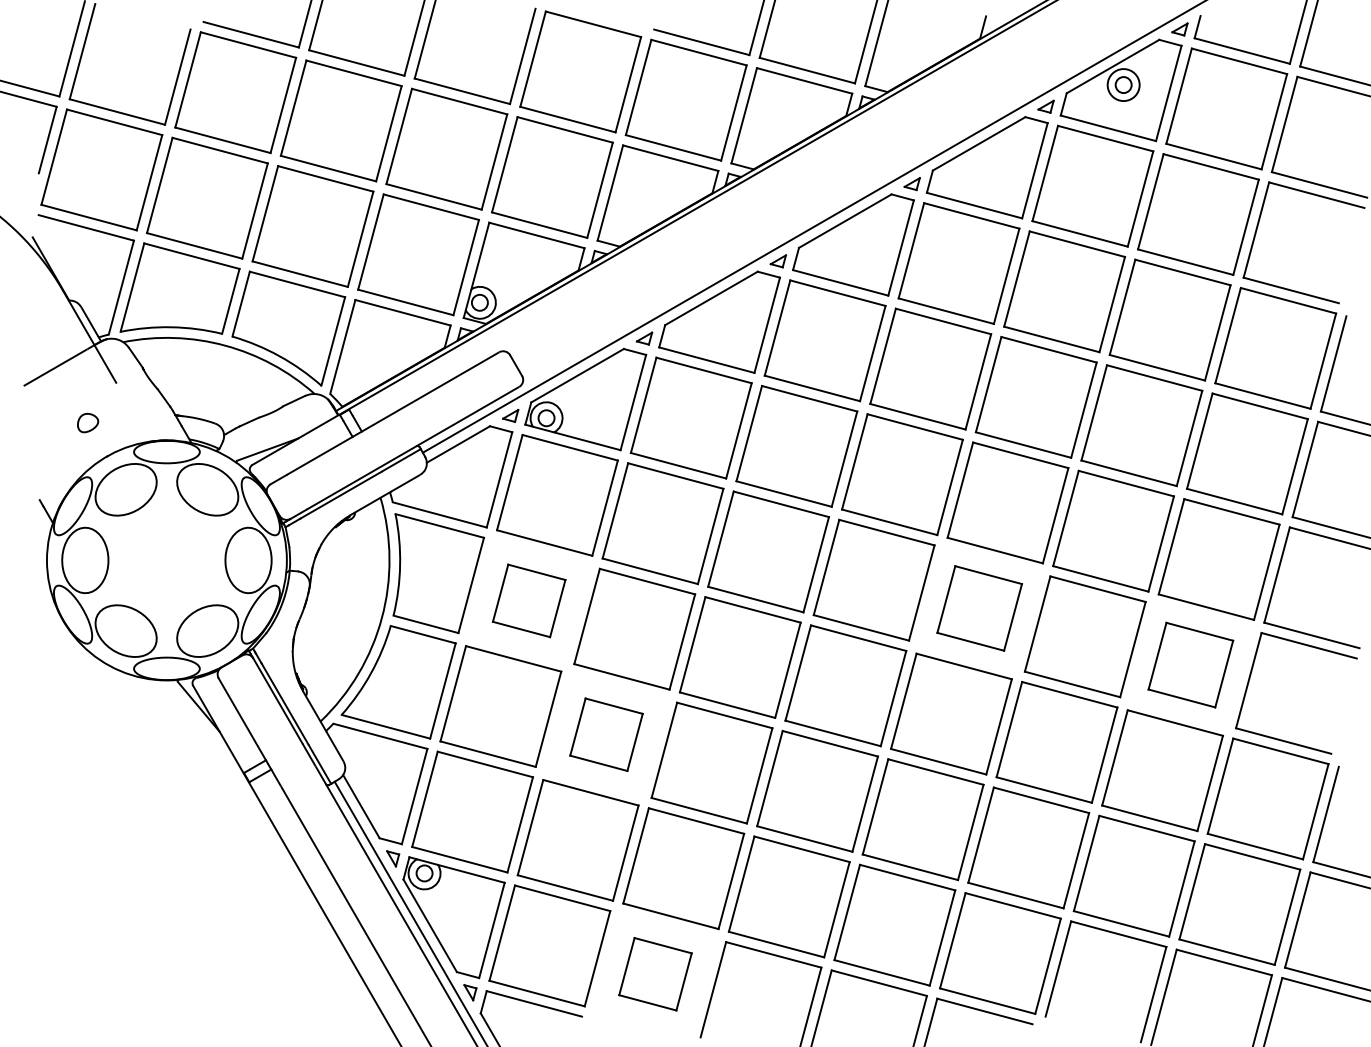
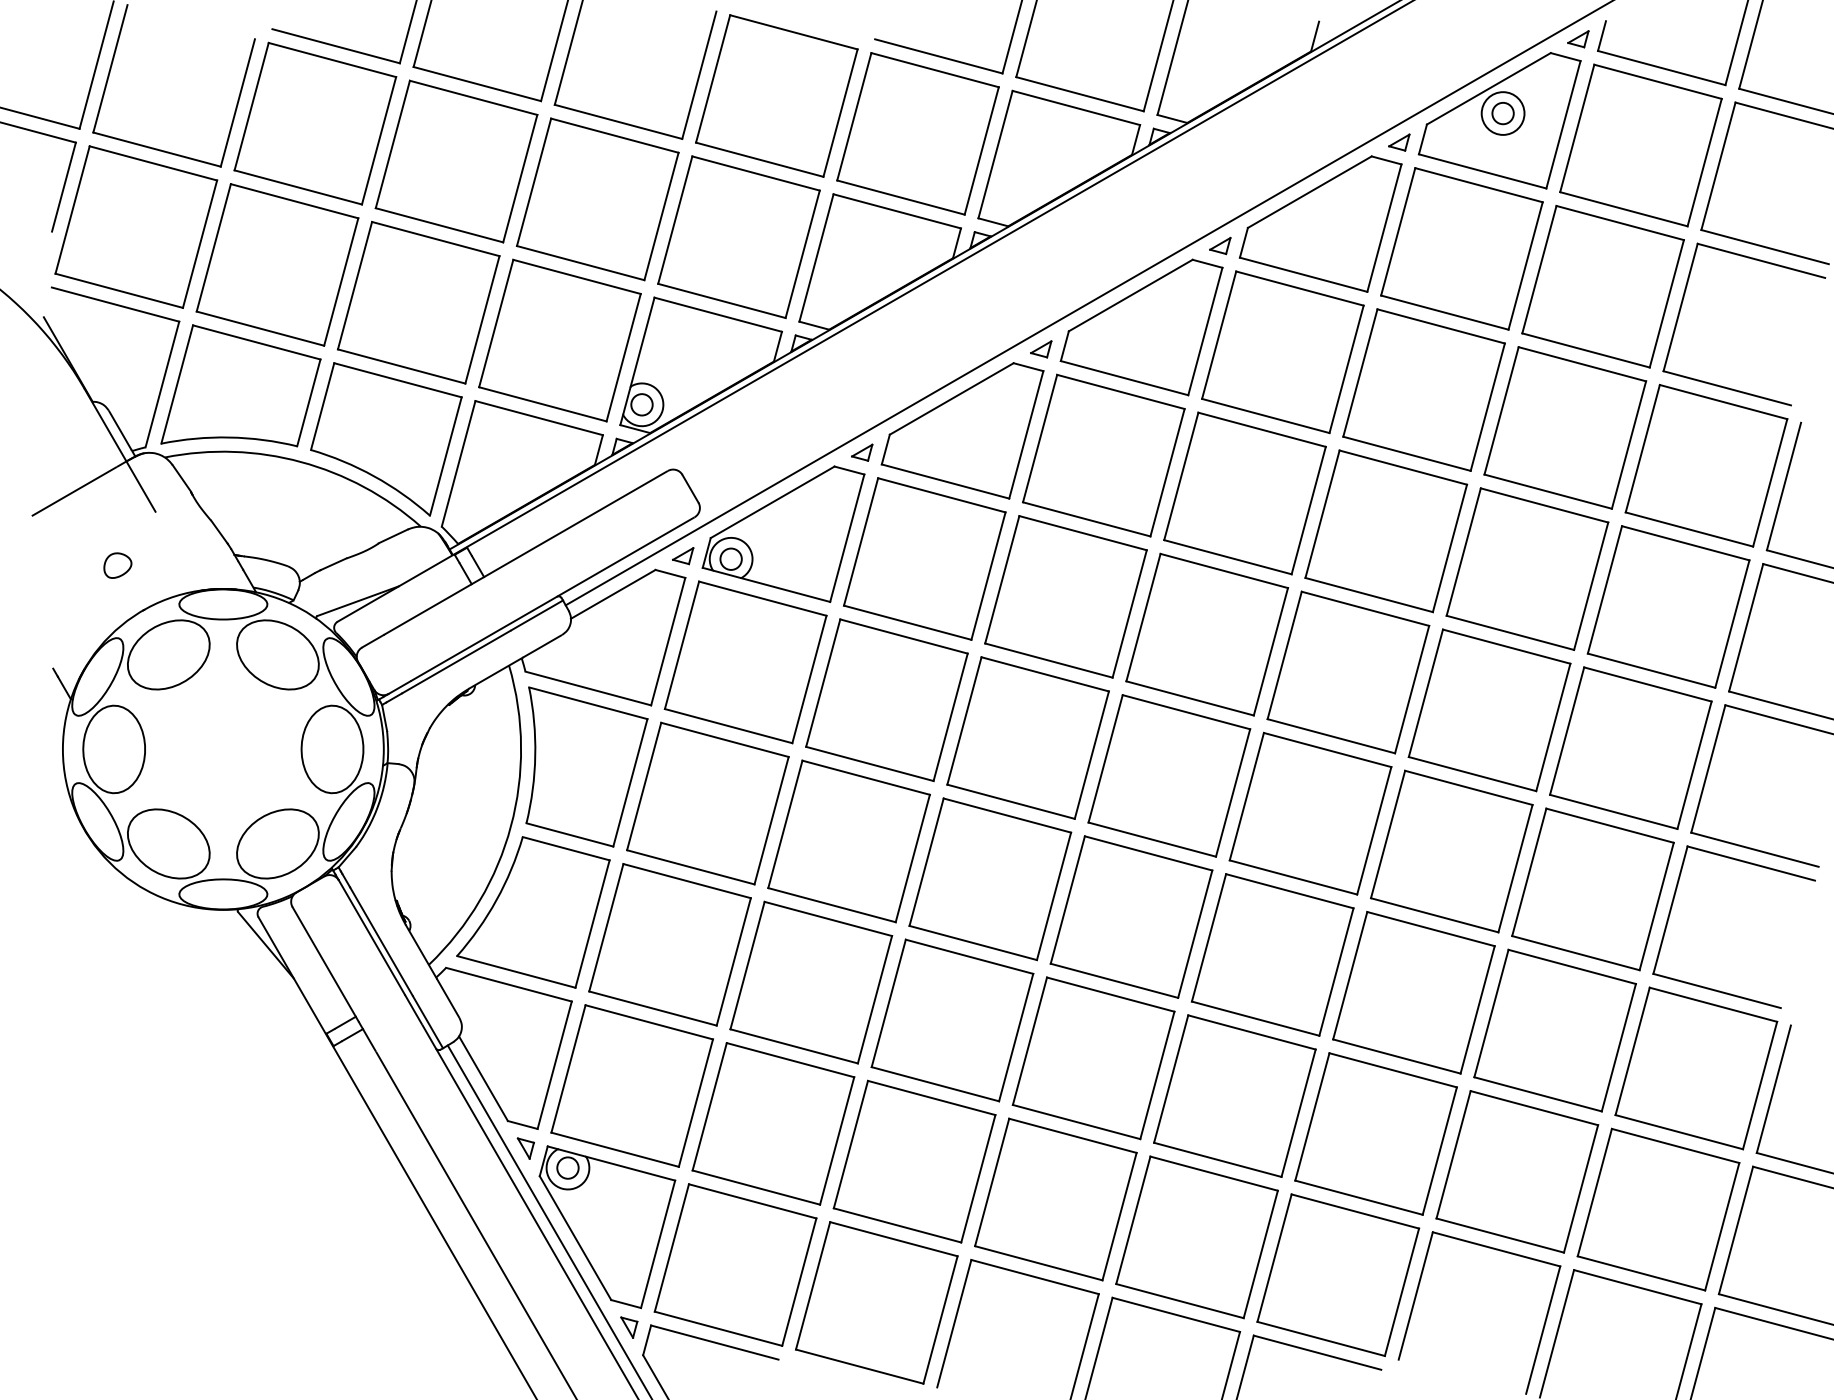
part: (528, 600) -> (707, 803), size x1.67
part: (979, 608) -> (1310, 813), size x1.43
part: (1190, 665) -> (1592, 889), size x1.43
part: (606, 734) -> (811, 982), size x1.67
part: (655, 973) -> (876, 1302), size x1.67

